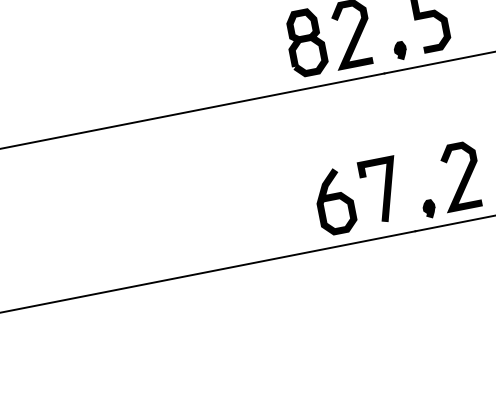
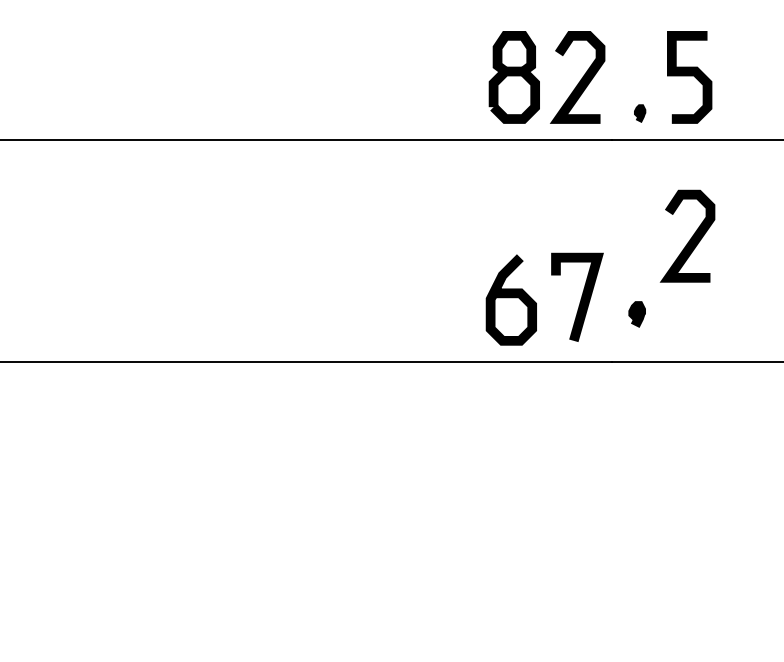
part: (400, 50) -> (639, 113), size x0.7
curve: (463, 176) -> (691, 236), moved
part: (428, 209) -> (636, 314), moved

